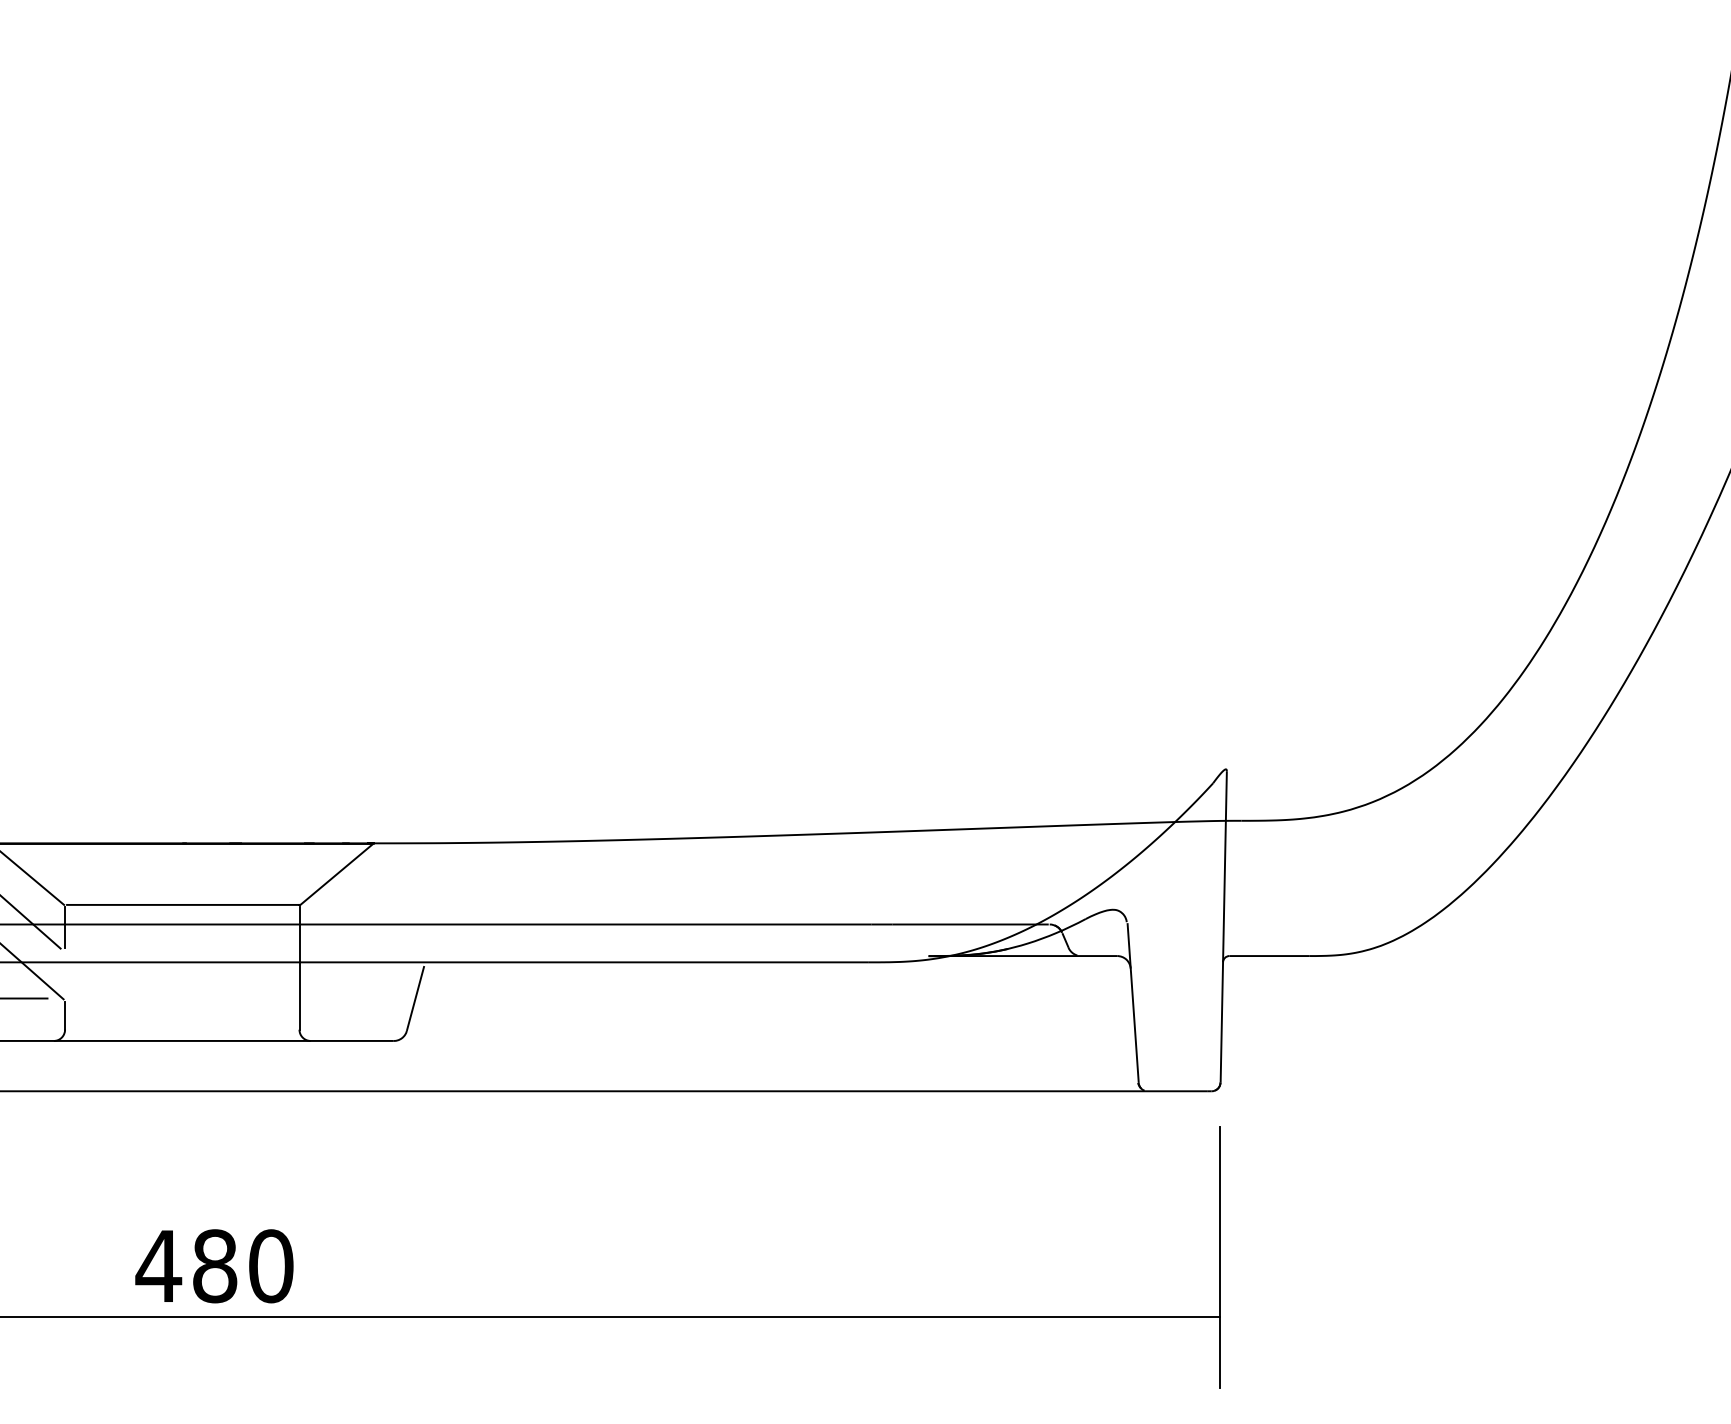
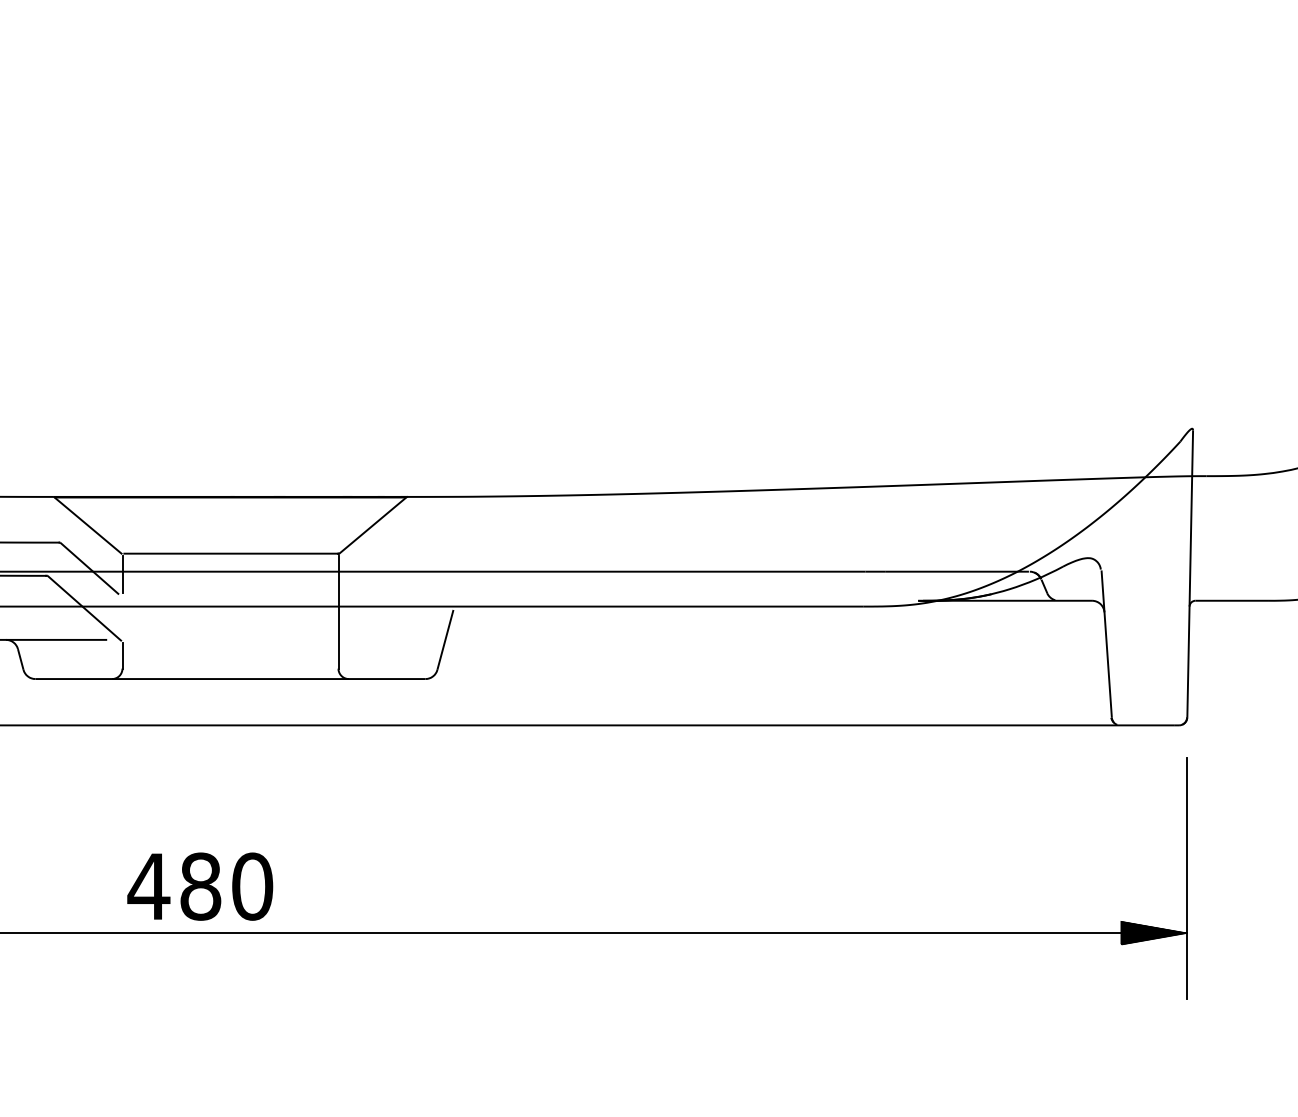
text: (214, 1266) -> (200, 886), moved
hatch: (1184, 1316) -> (1154, 932), added

